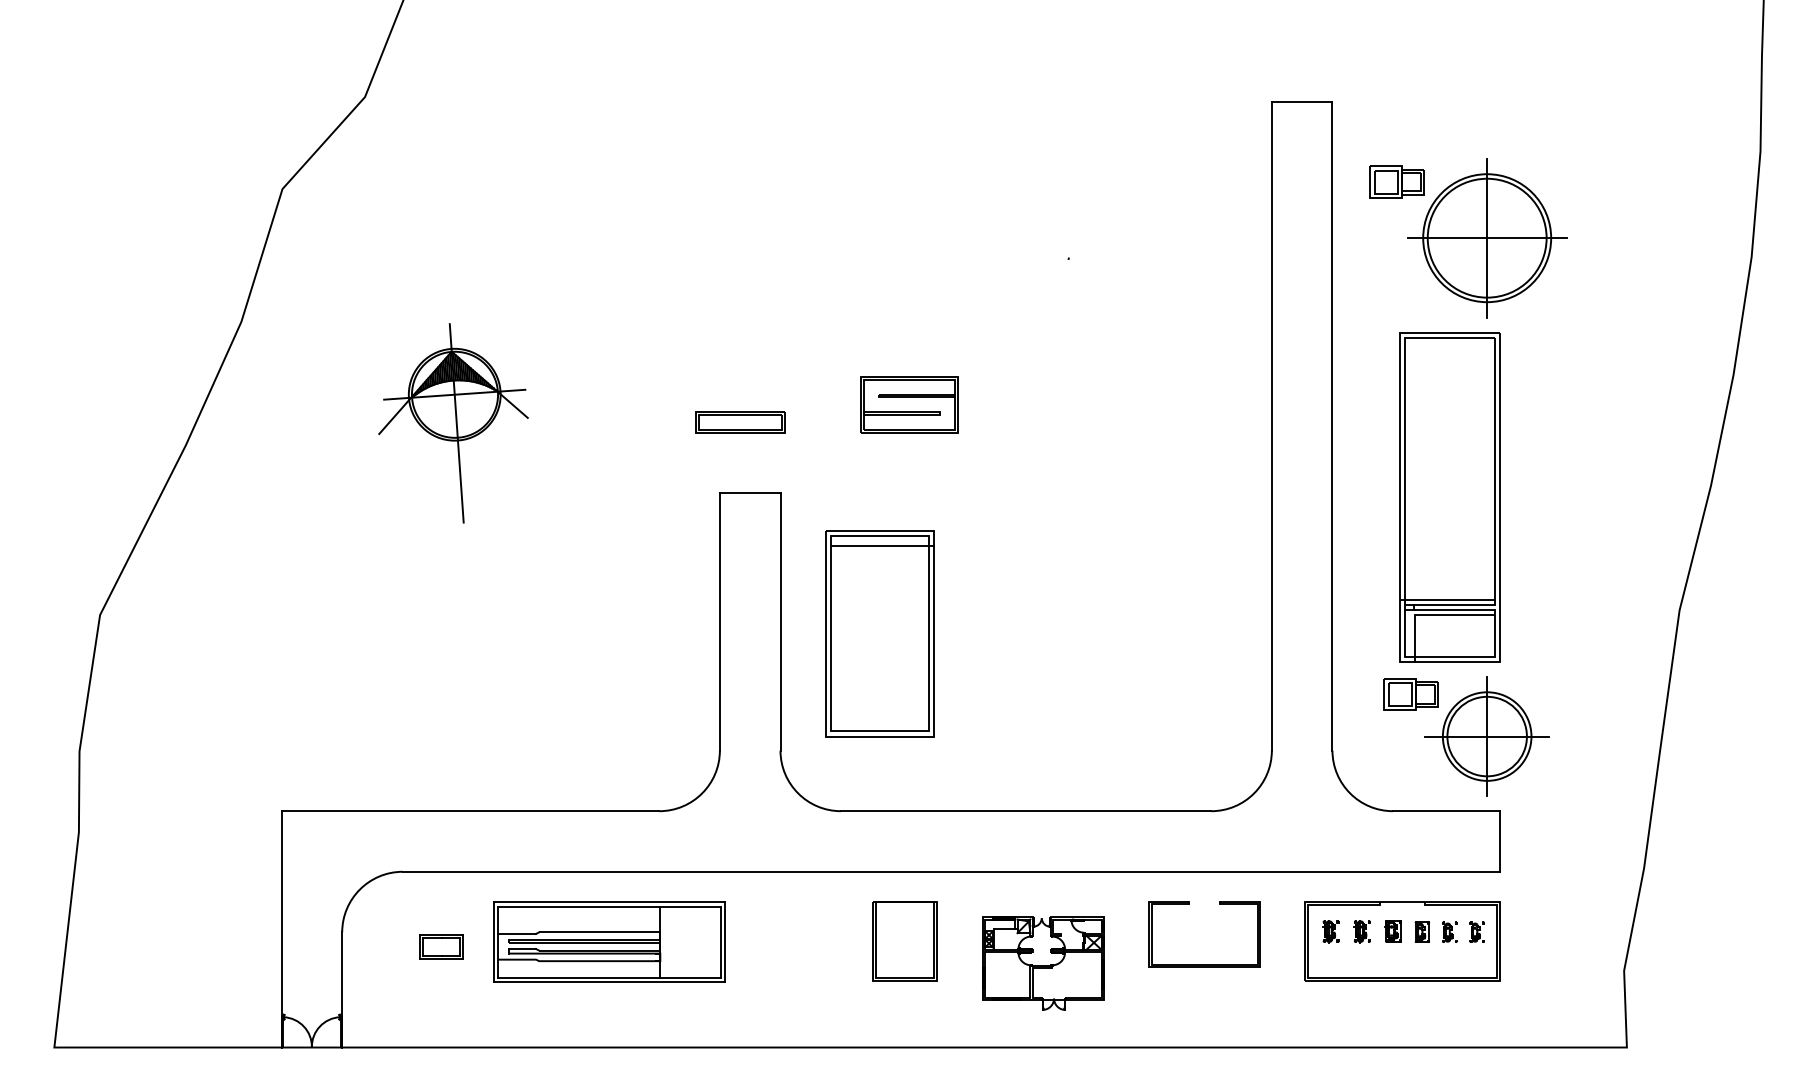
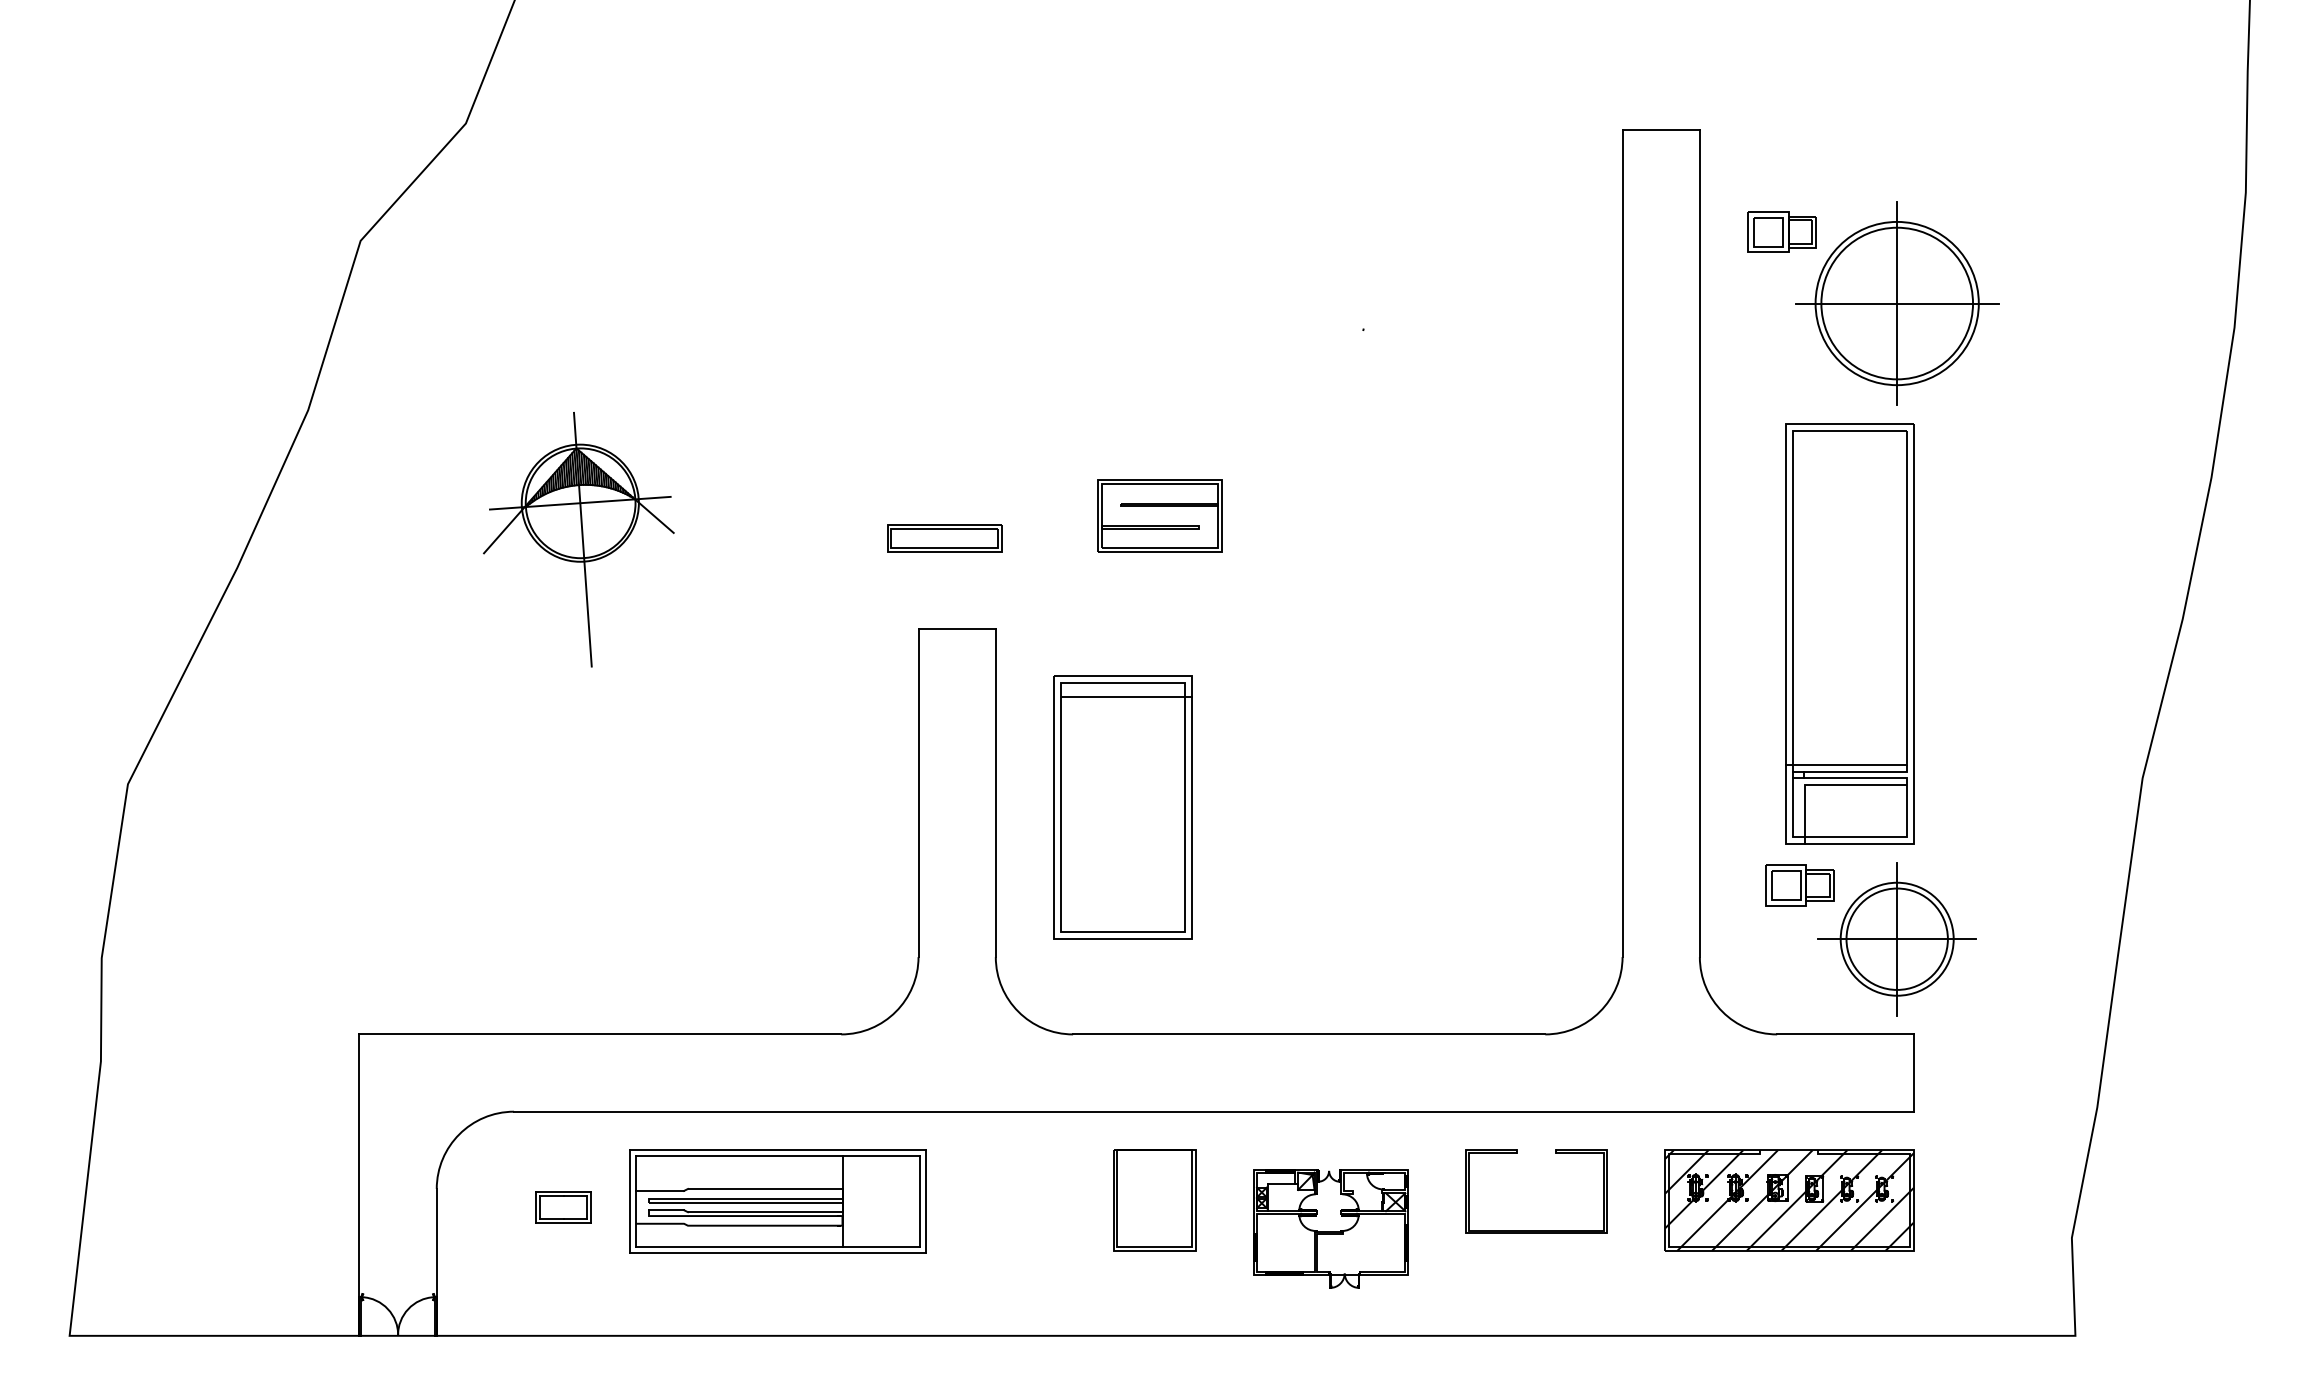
hatch: (1402, 941) -> (1789, 1200), added

